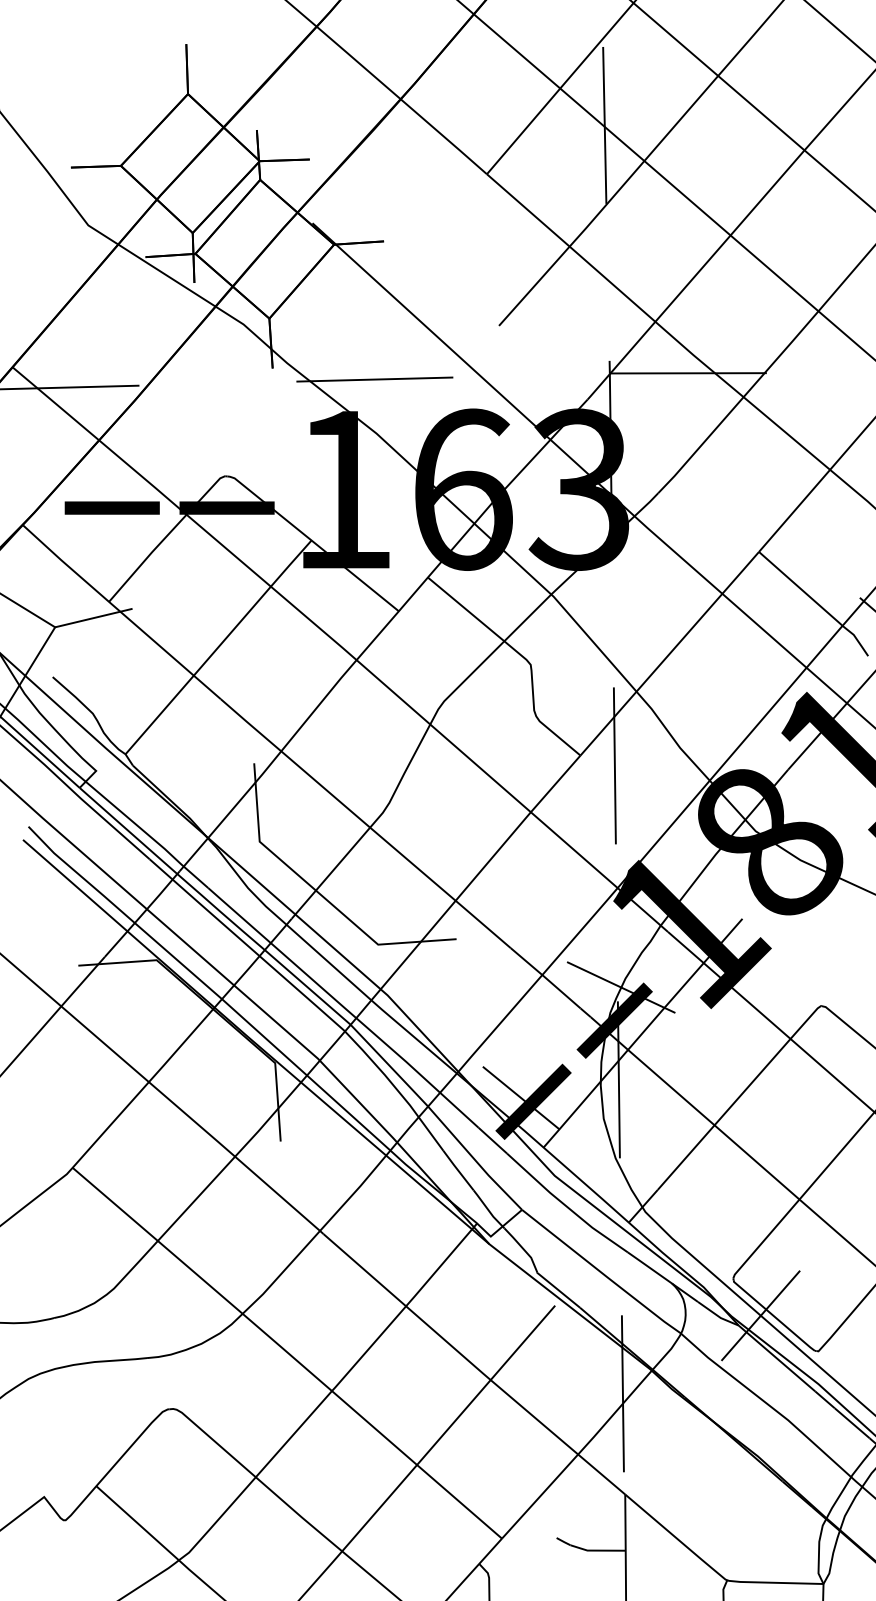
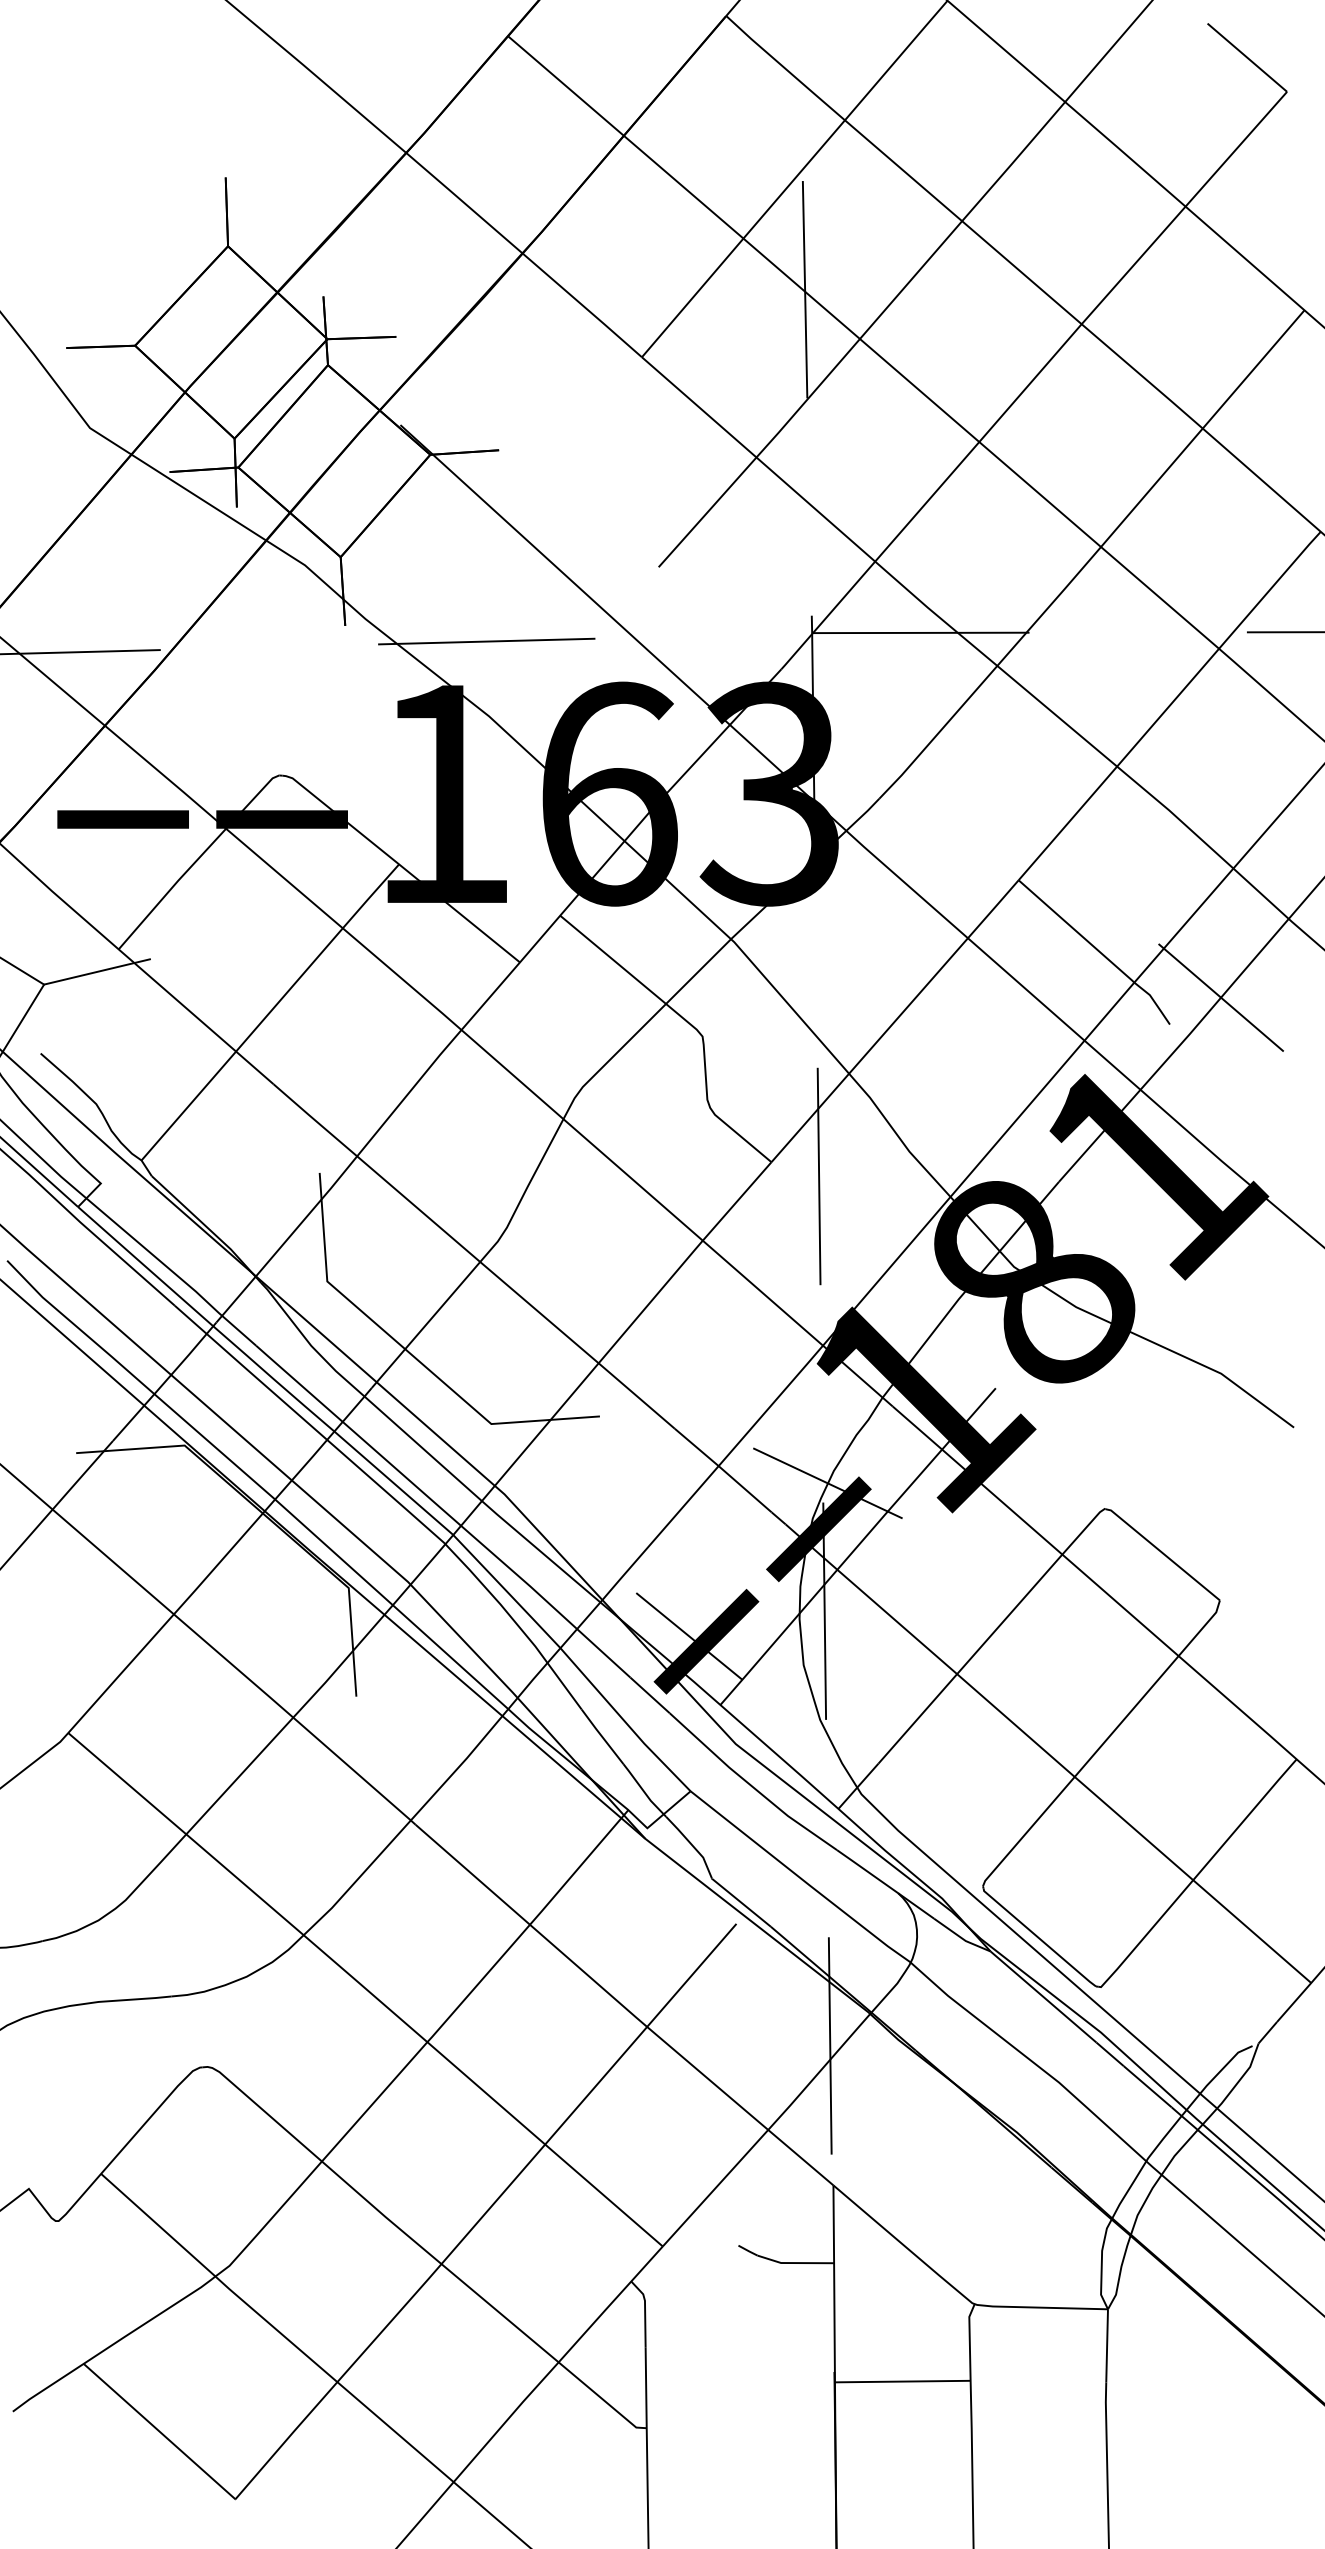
line: (760, 1315) -> (1020, 1937), removed

